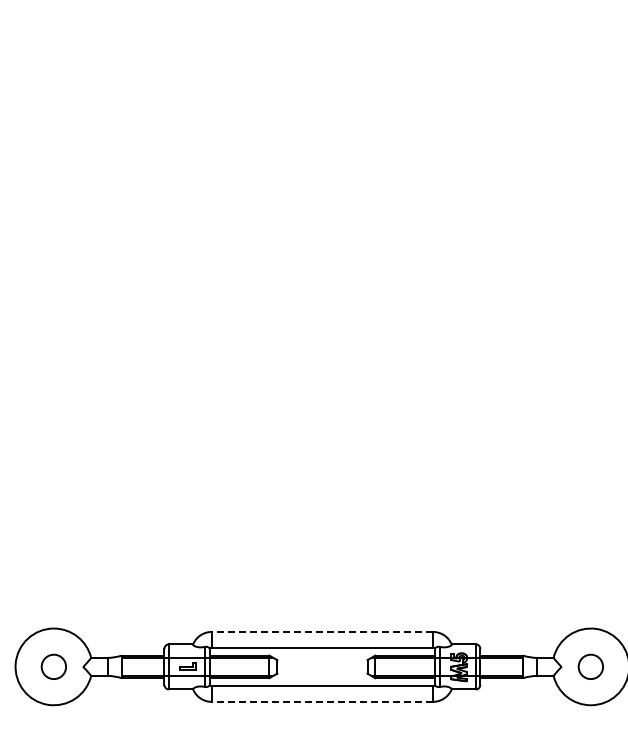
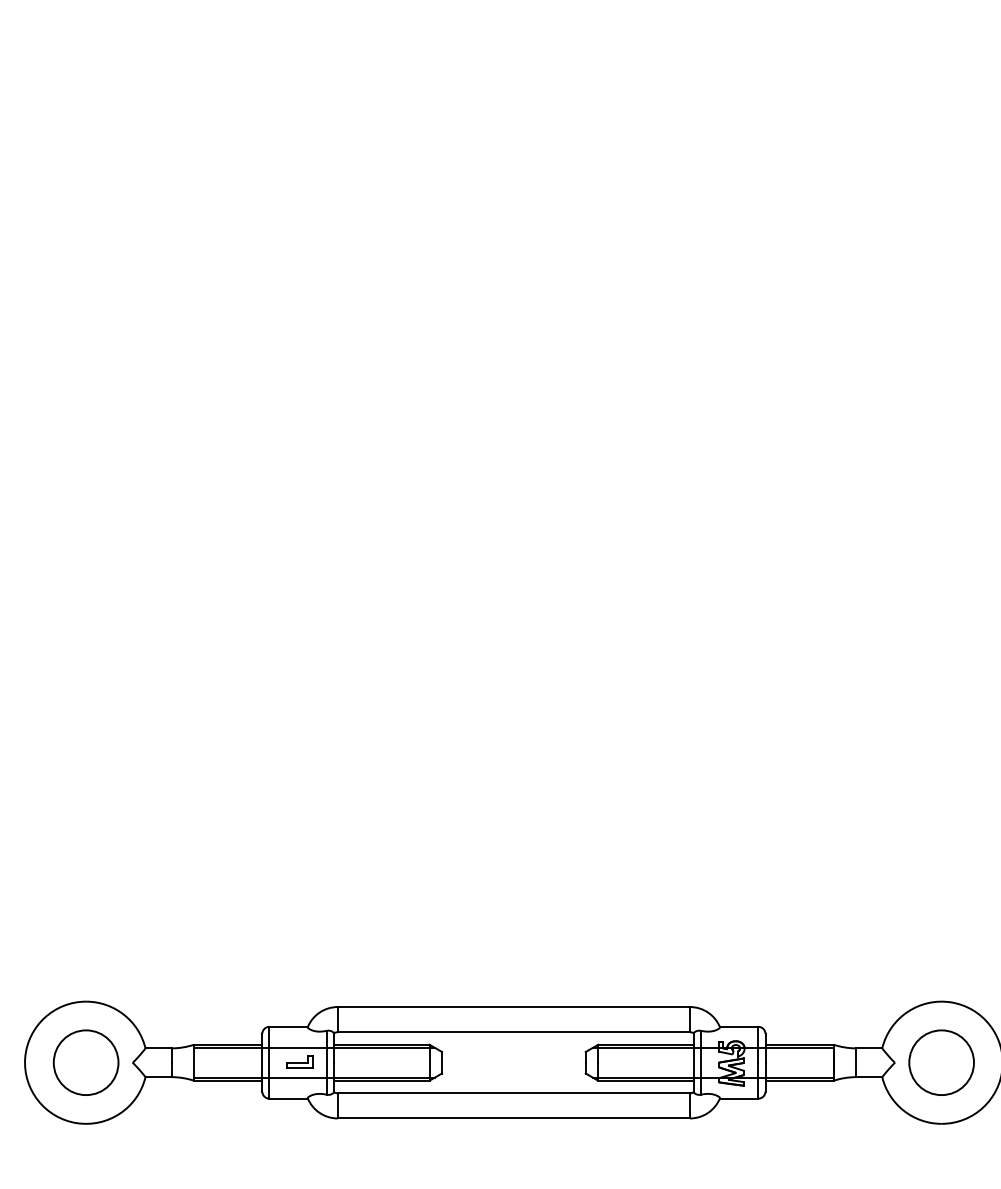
line: (322, 631) -> (514, 1006), dashed -> solid
circle: (53, 666) -> (85, 1062), size x1.67
circle: (590, 666) -> (941, 1062), size x1.67
line: (322, 701) -> (514, 1117), dashed -> solid

